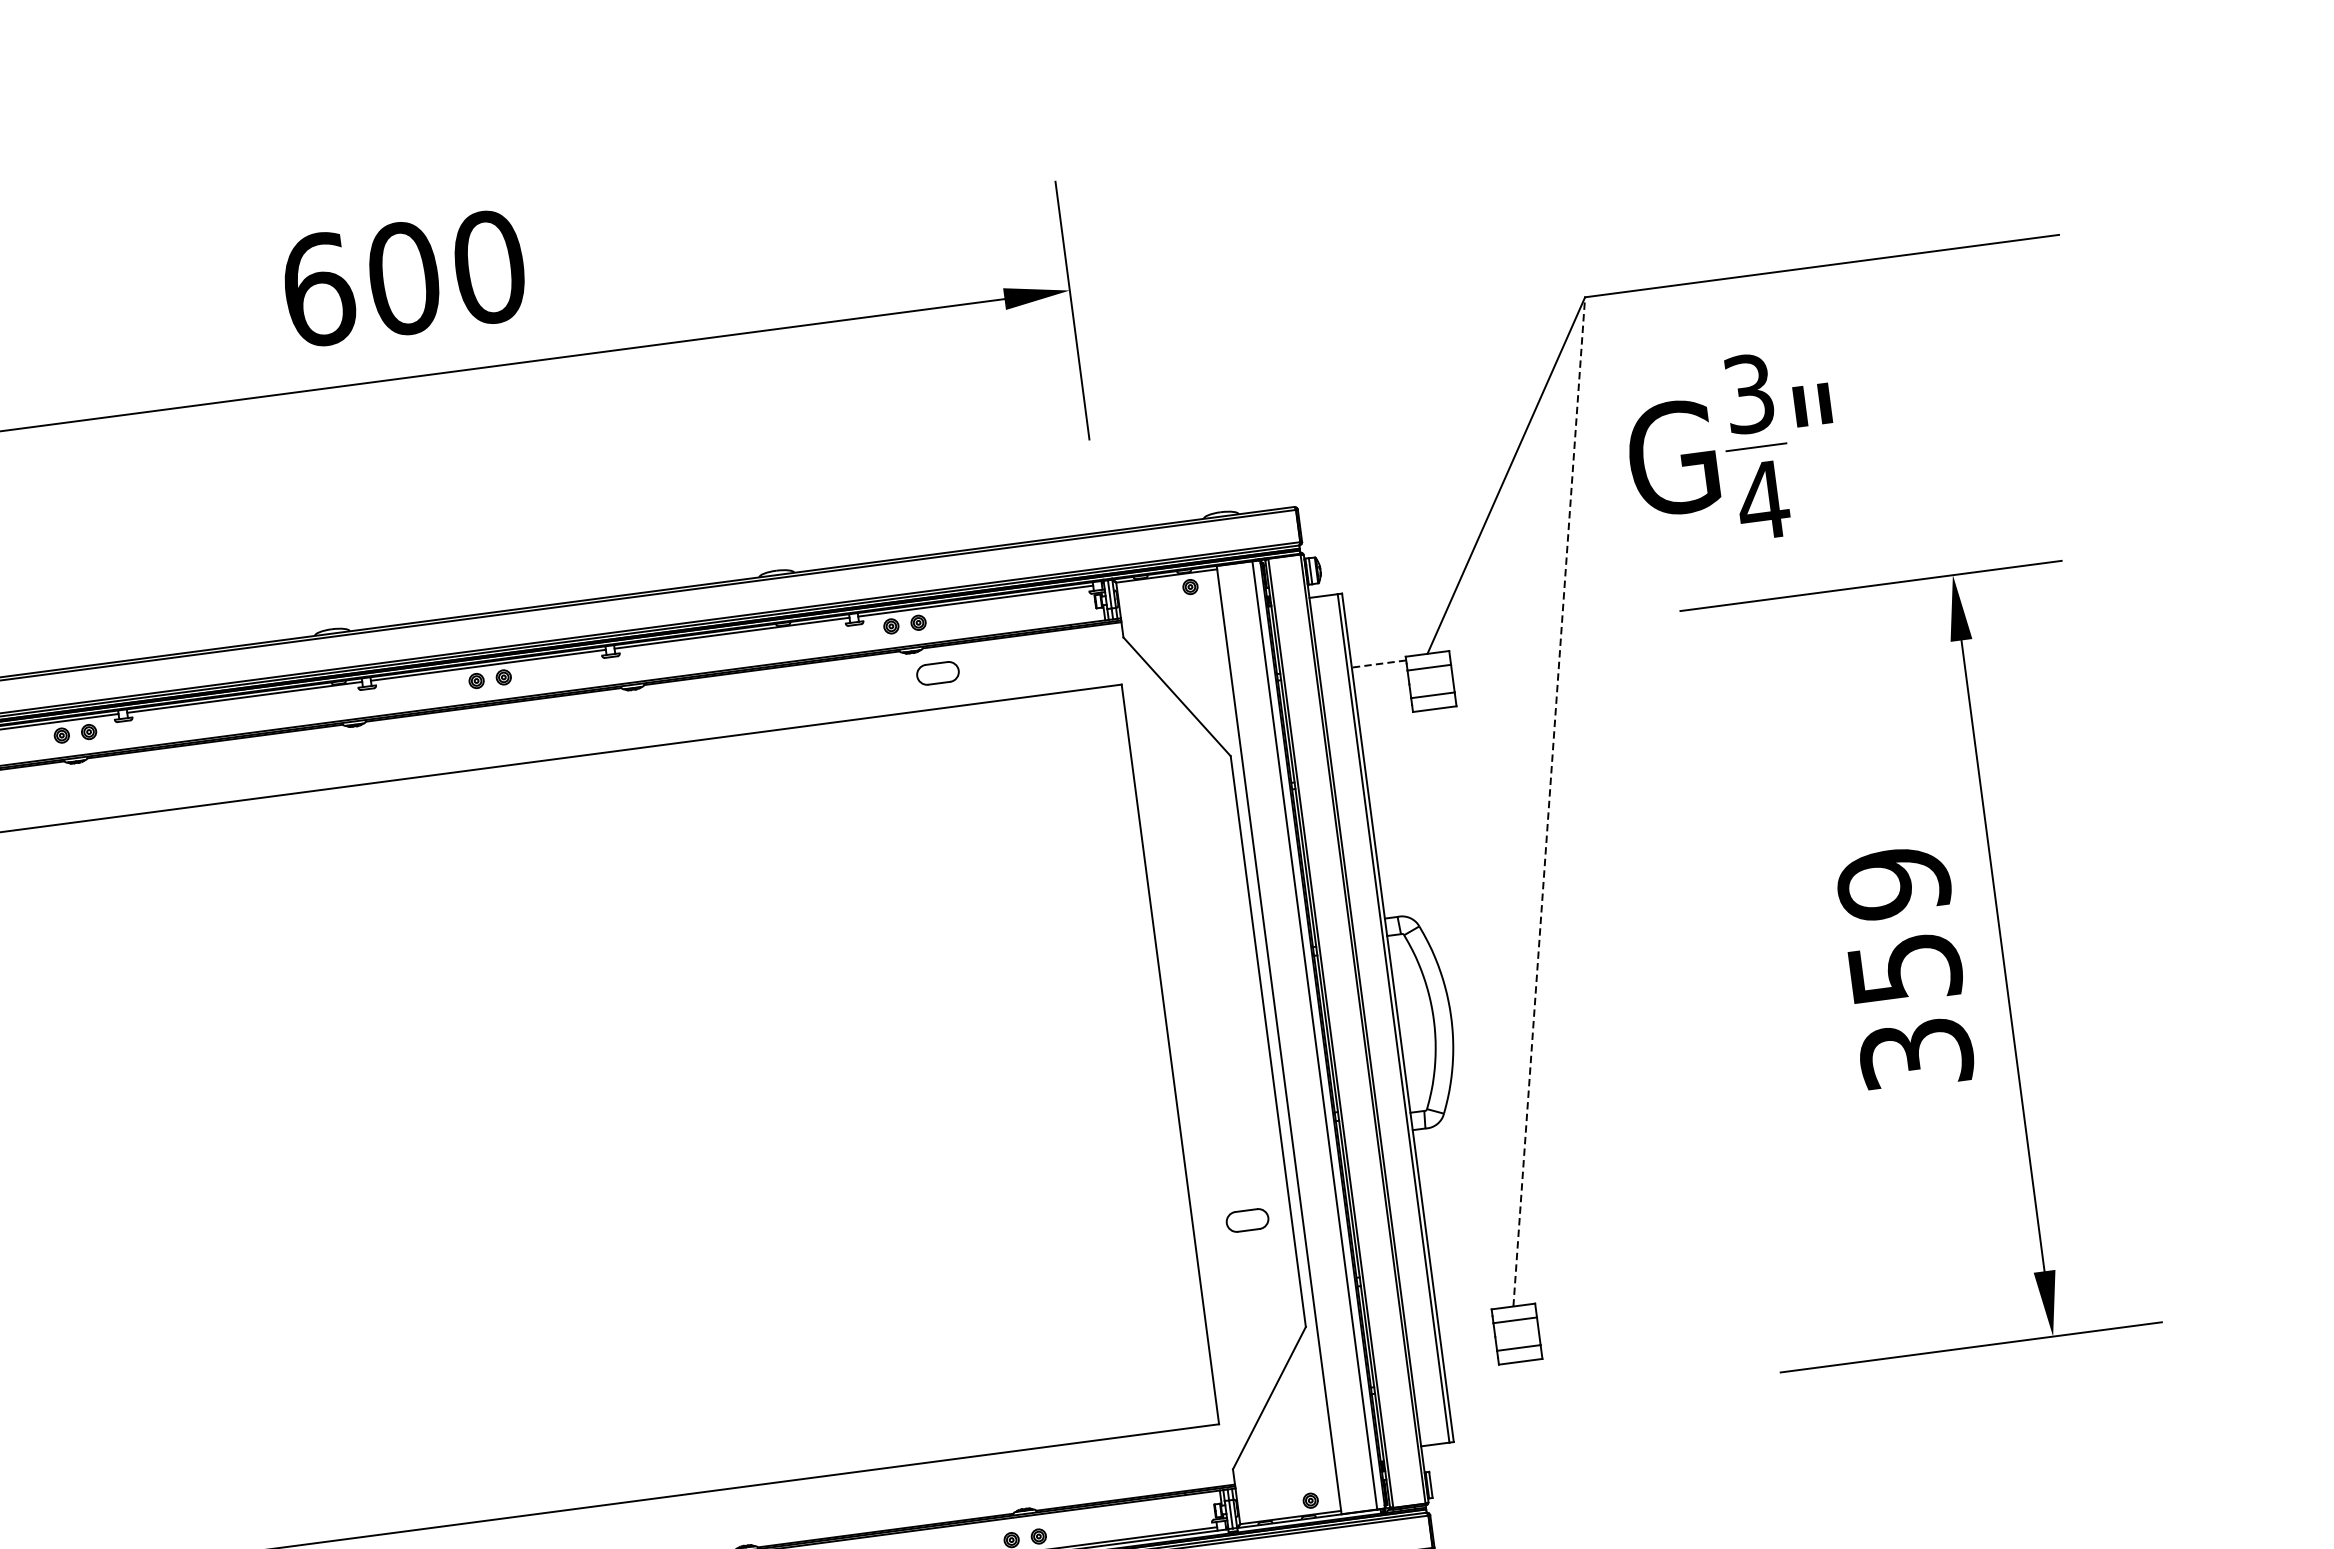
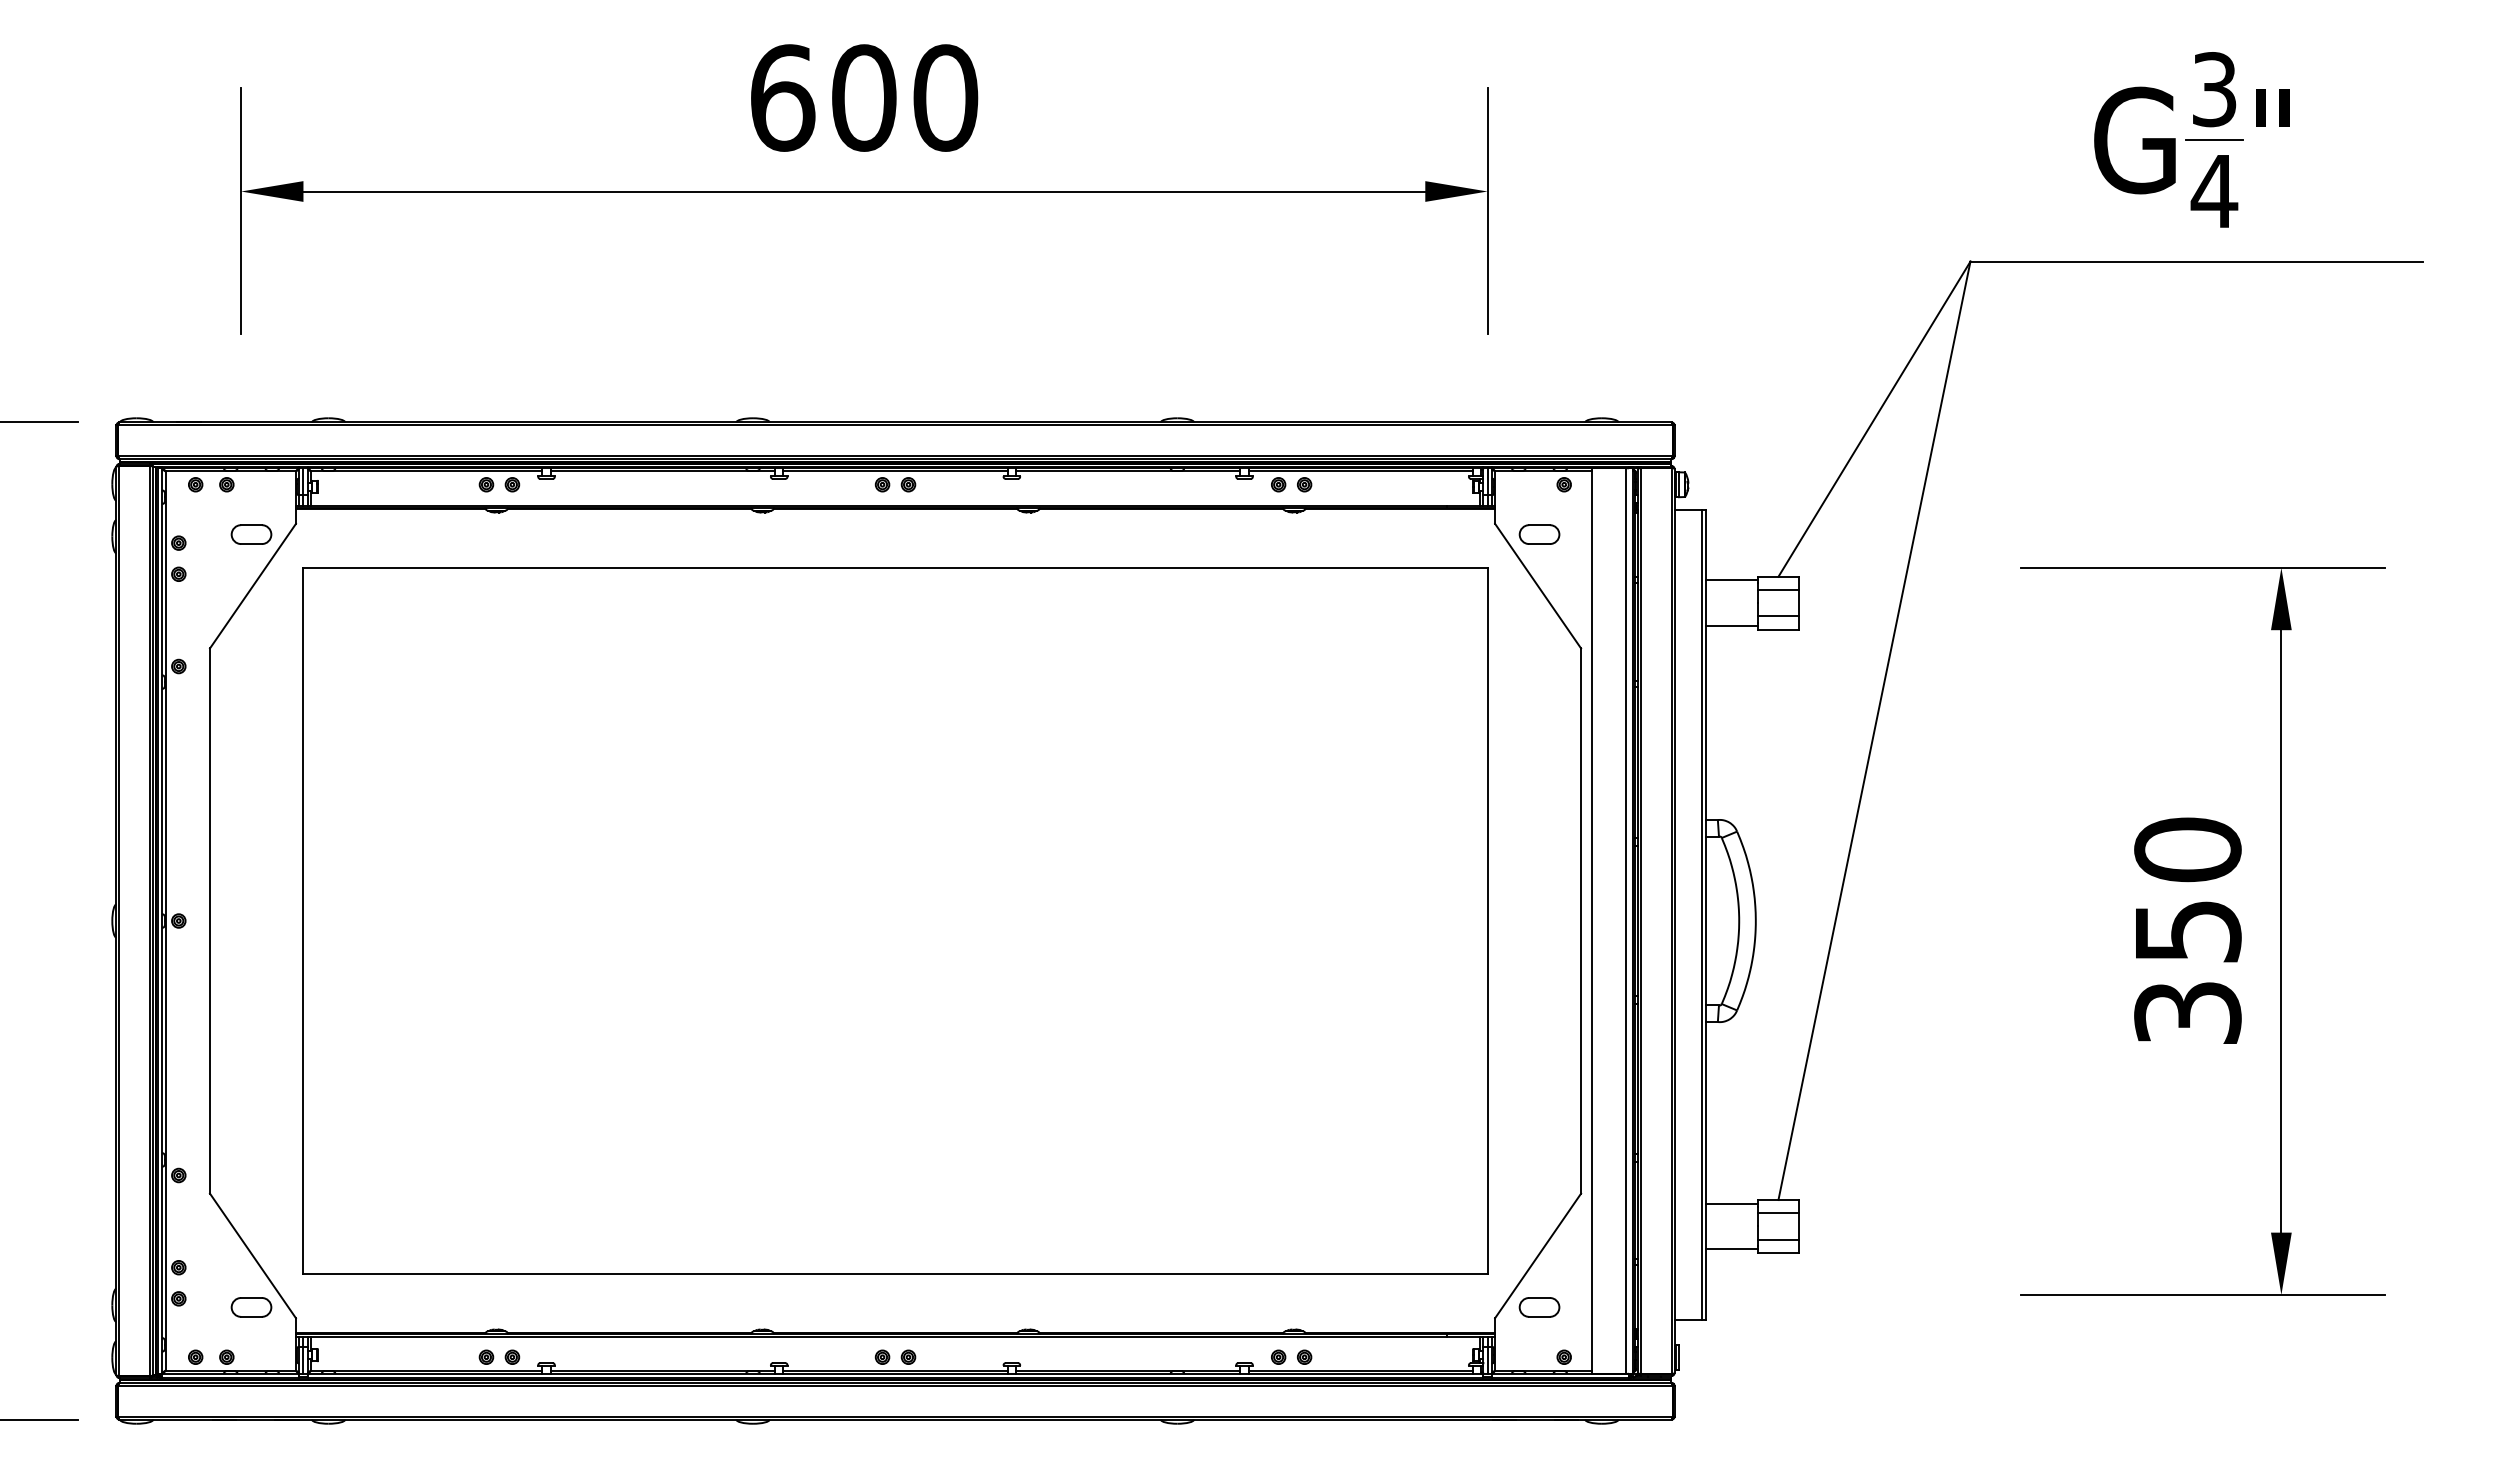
part: (1731, 449) -> (2191, 139), moved
line: (1378, 664) -> (1731, 580), dashed -> solid
part: (937, 673) -> (1539, 534), moved
line: (1385, 712) -> (1731, 626), added
line: (1549, 801) -> (1874, 730), dashed -> solid
text: (1893, 883) -> (2187, 849), 359 -> 350
part: (1247, 1220) -> (1539, 1307), moved
line: (1464, 1316) -> (1731, 1203), added
line: (1471, 1364) -> (1731, 1249), added

